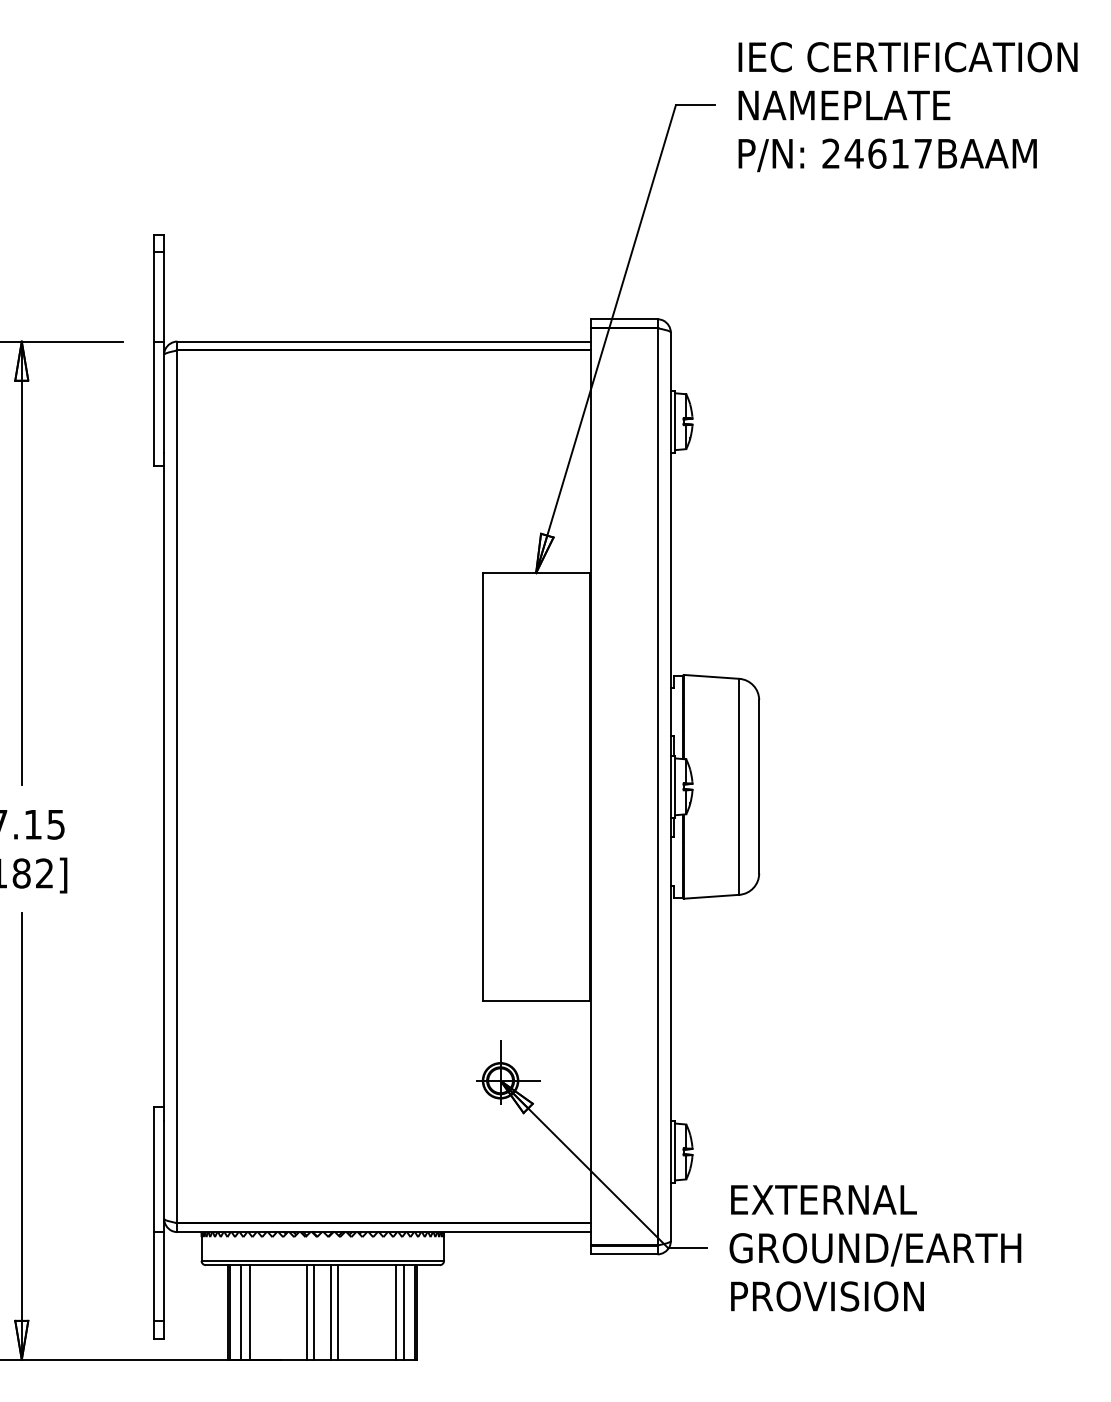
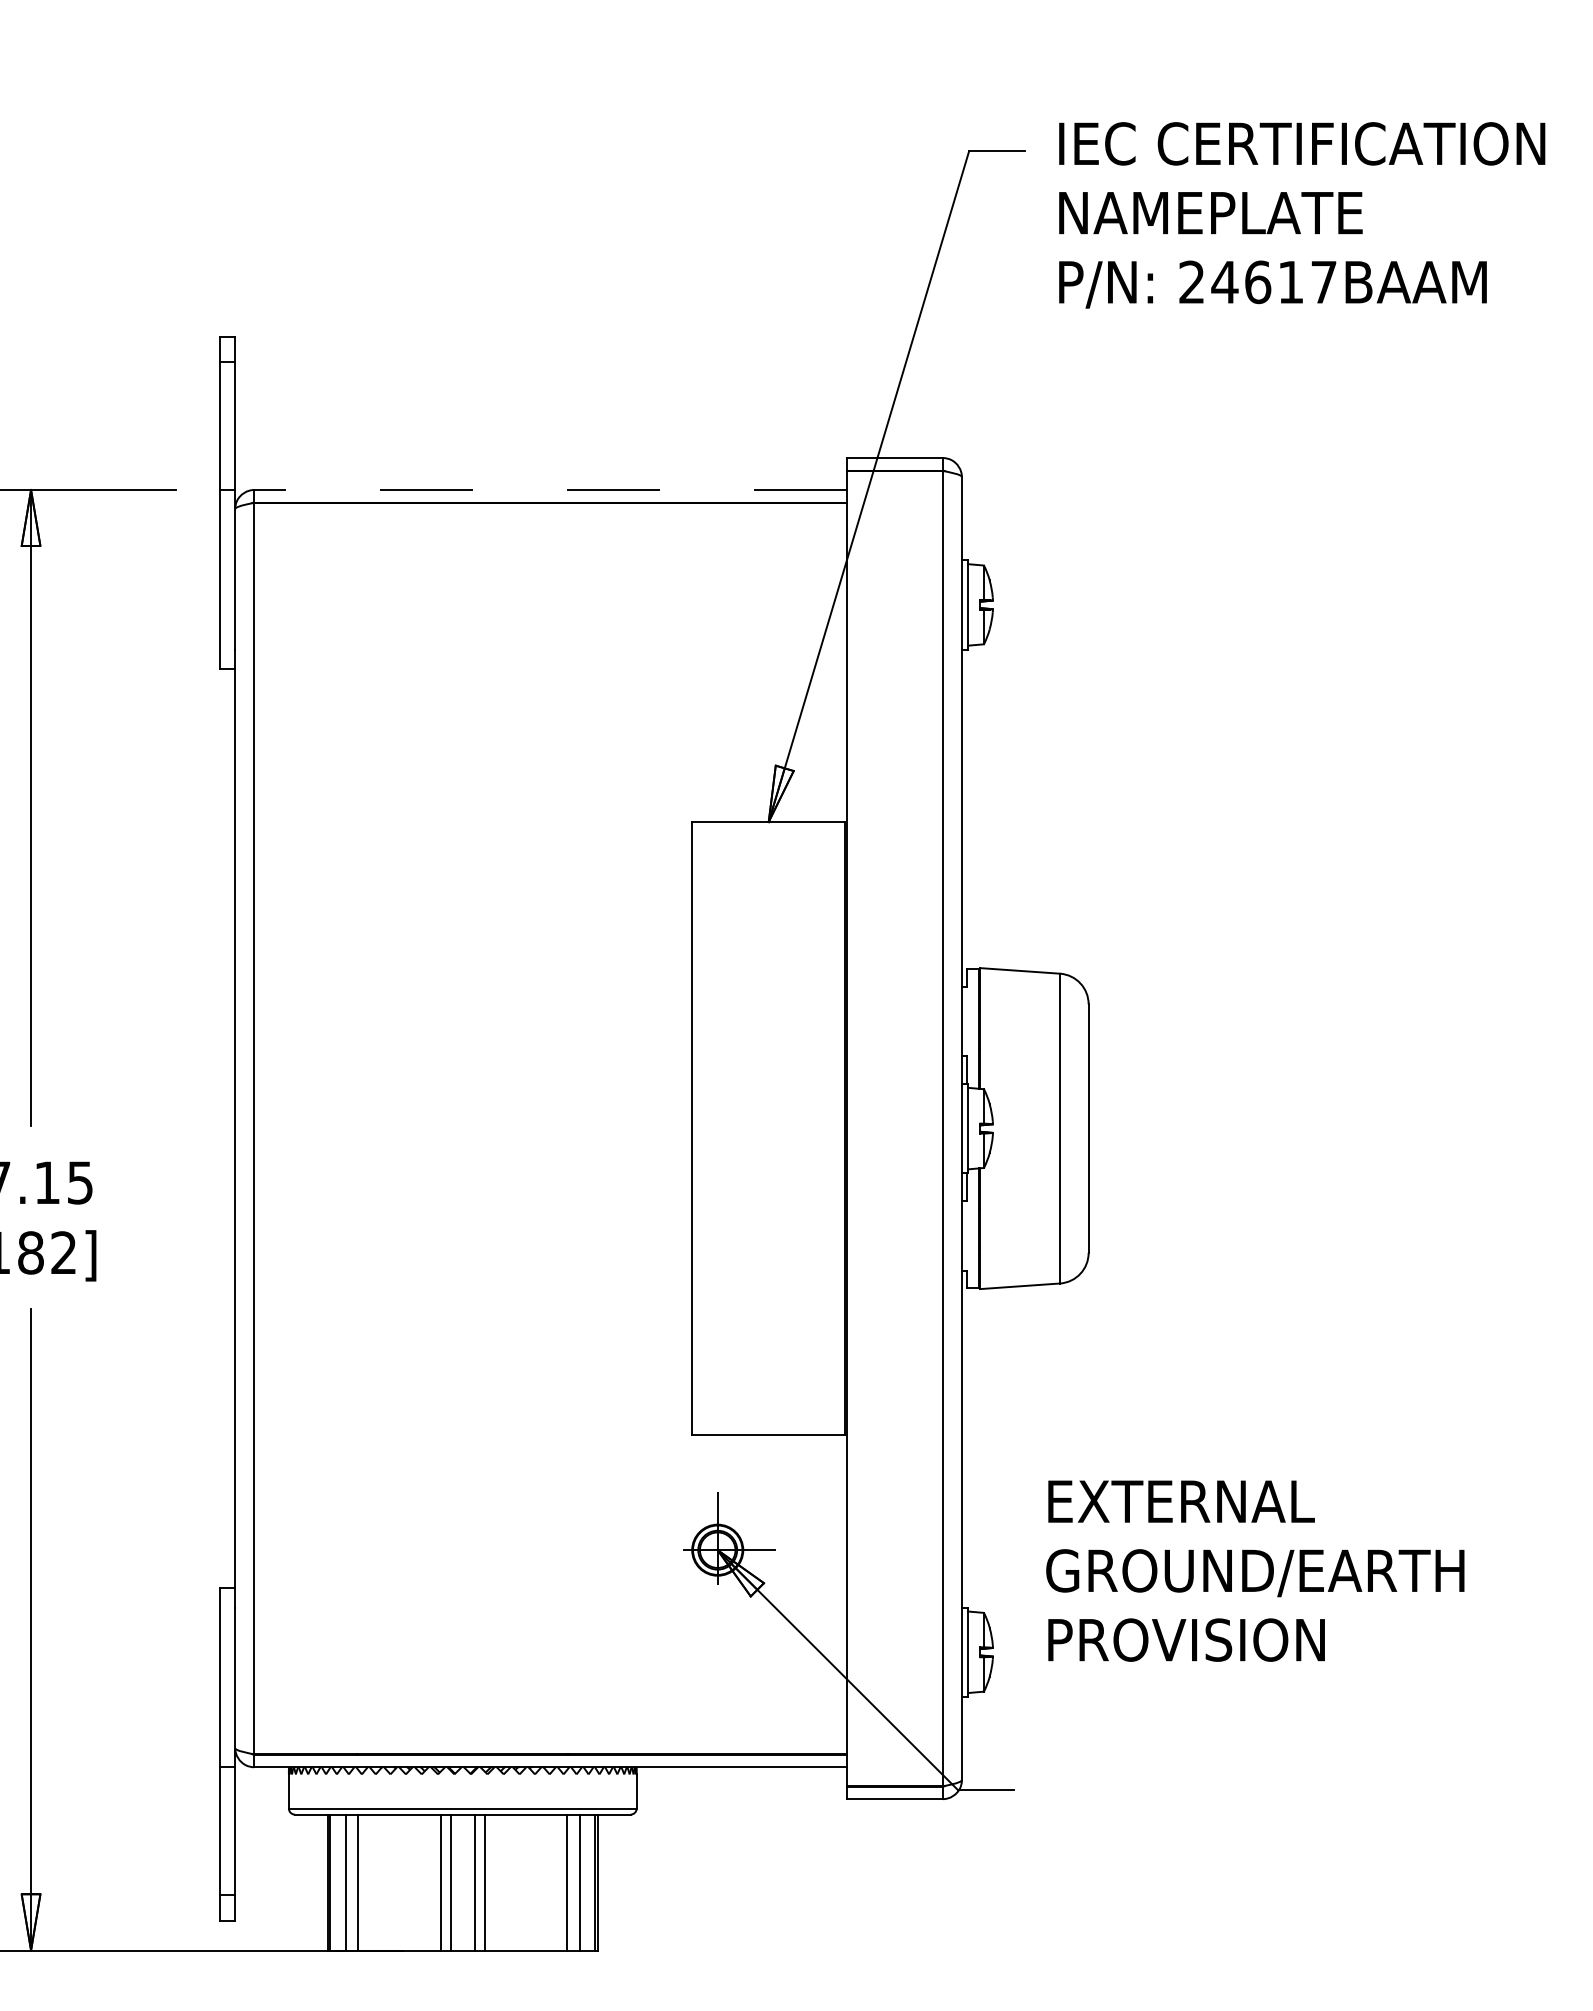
text: (907, 107) -> (1301, 215), moved
line: (384, 341) -> (551, 489), solid -> dashed
text: (875, 1248) -> (1255, 1571), moved

